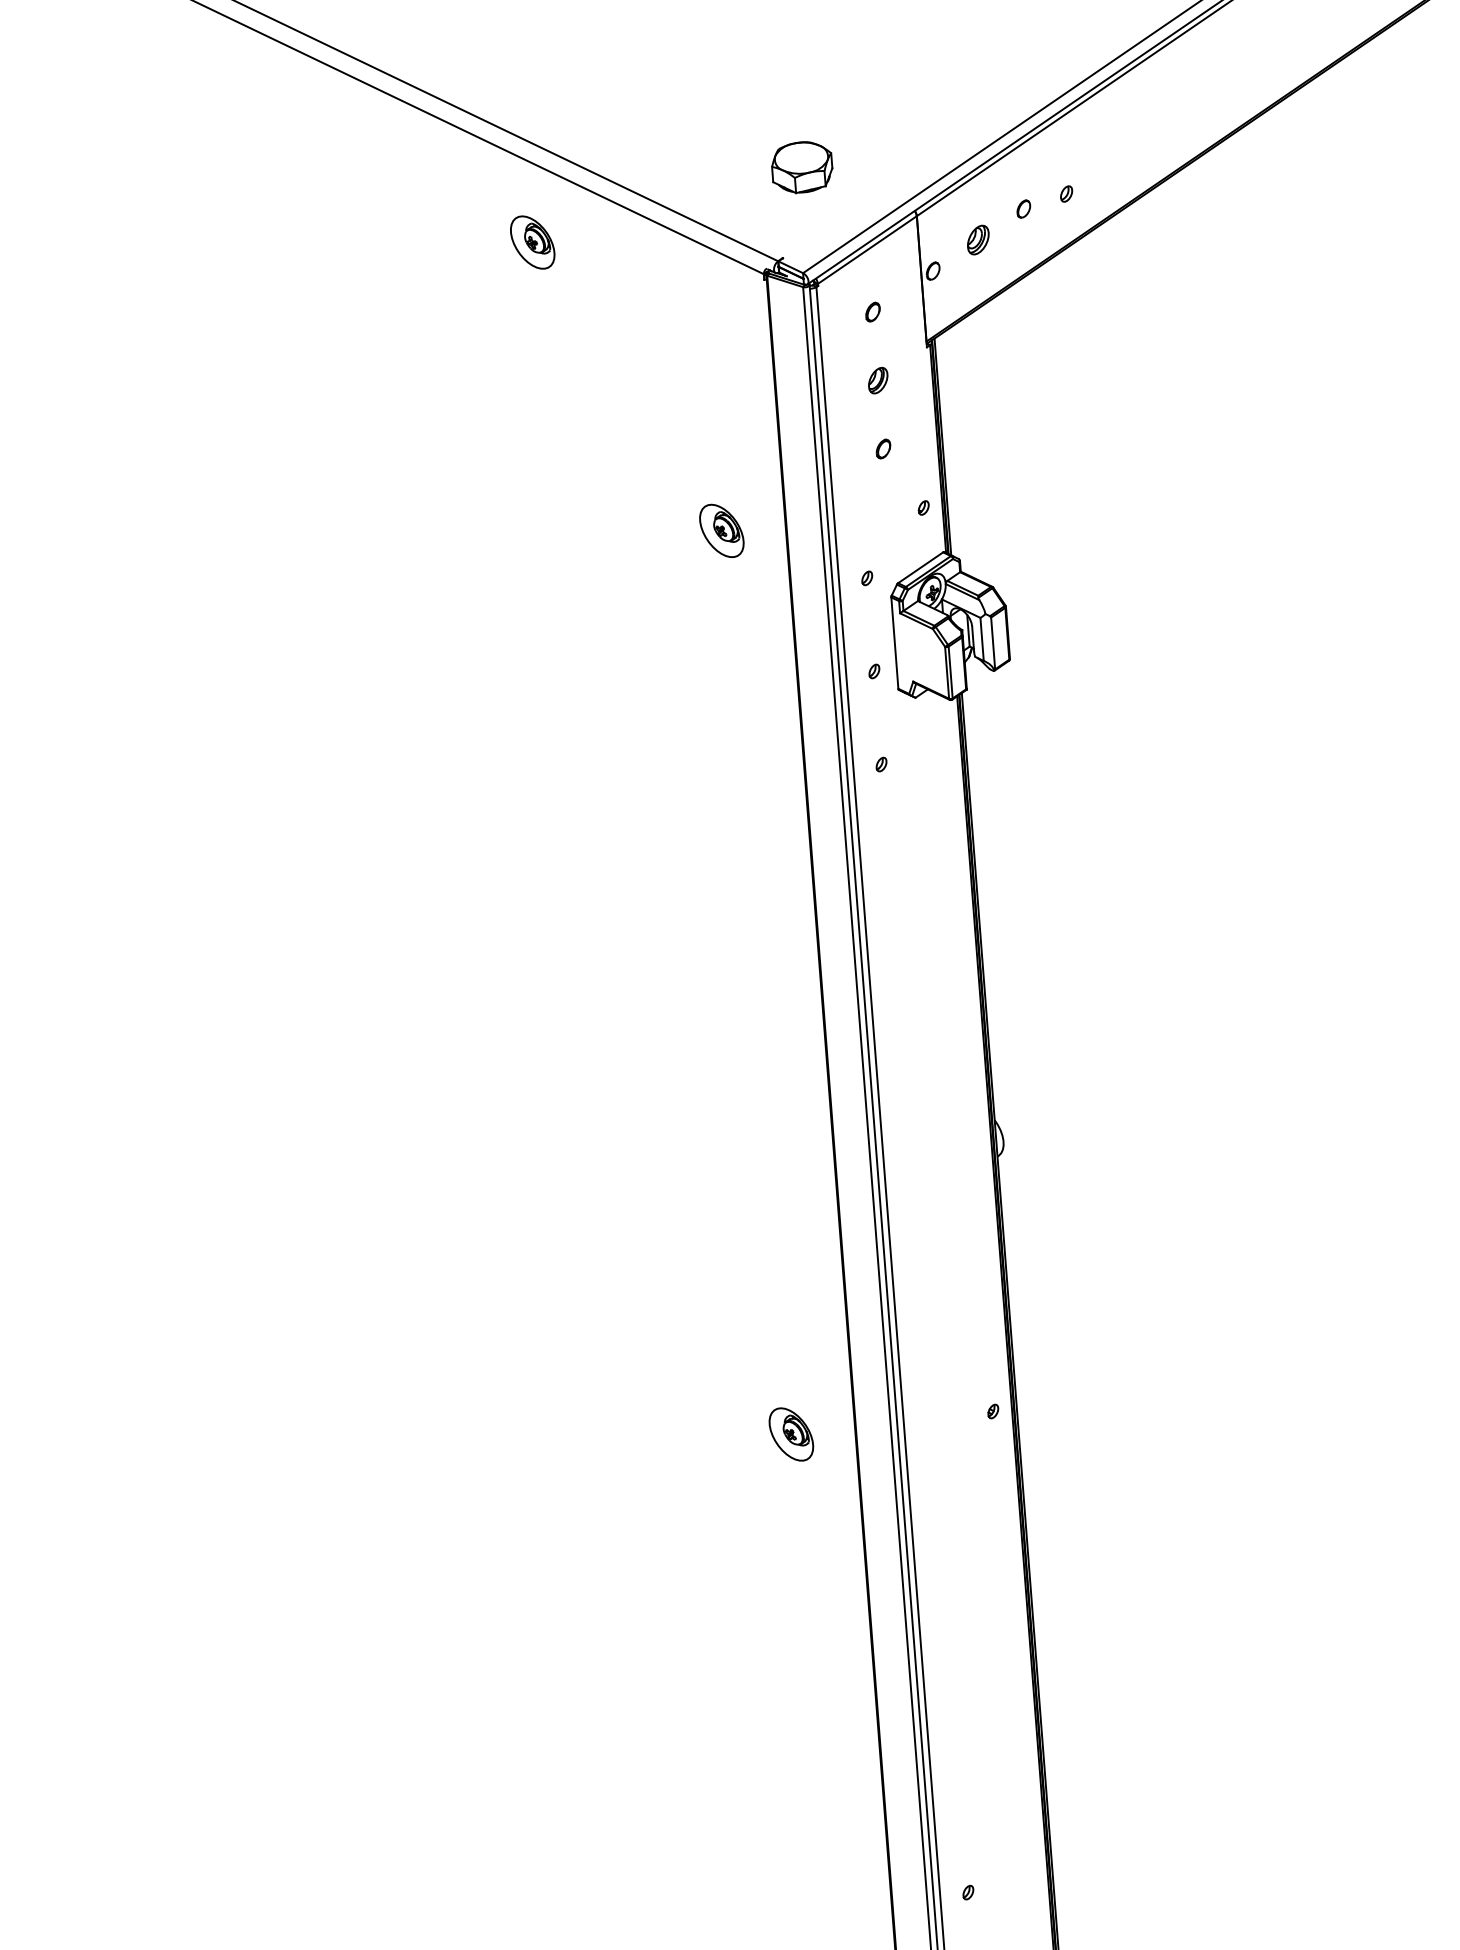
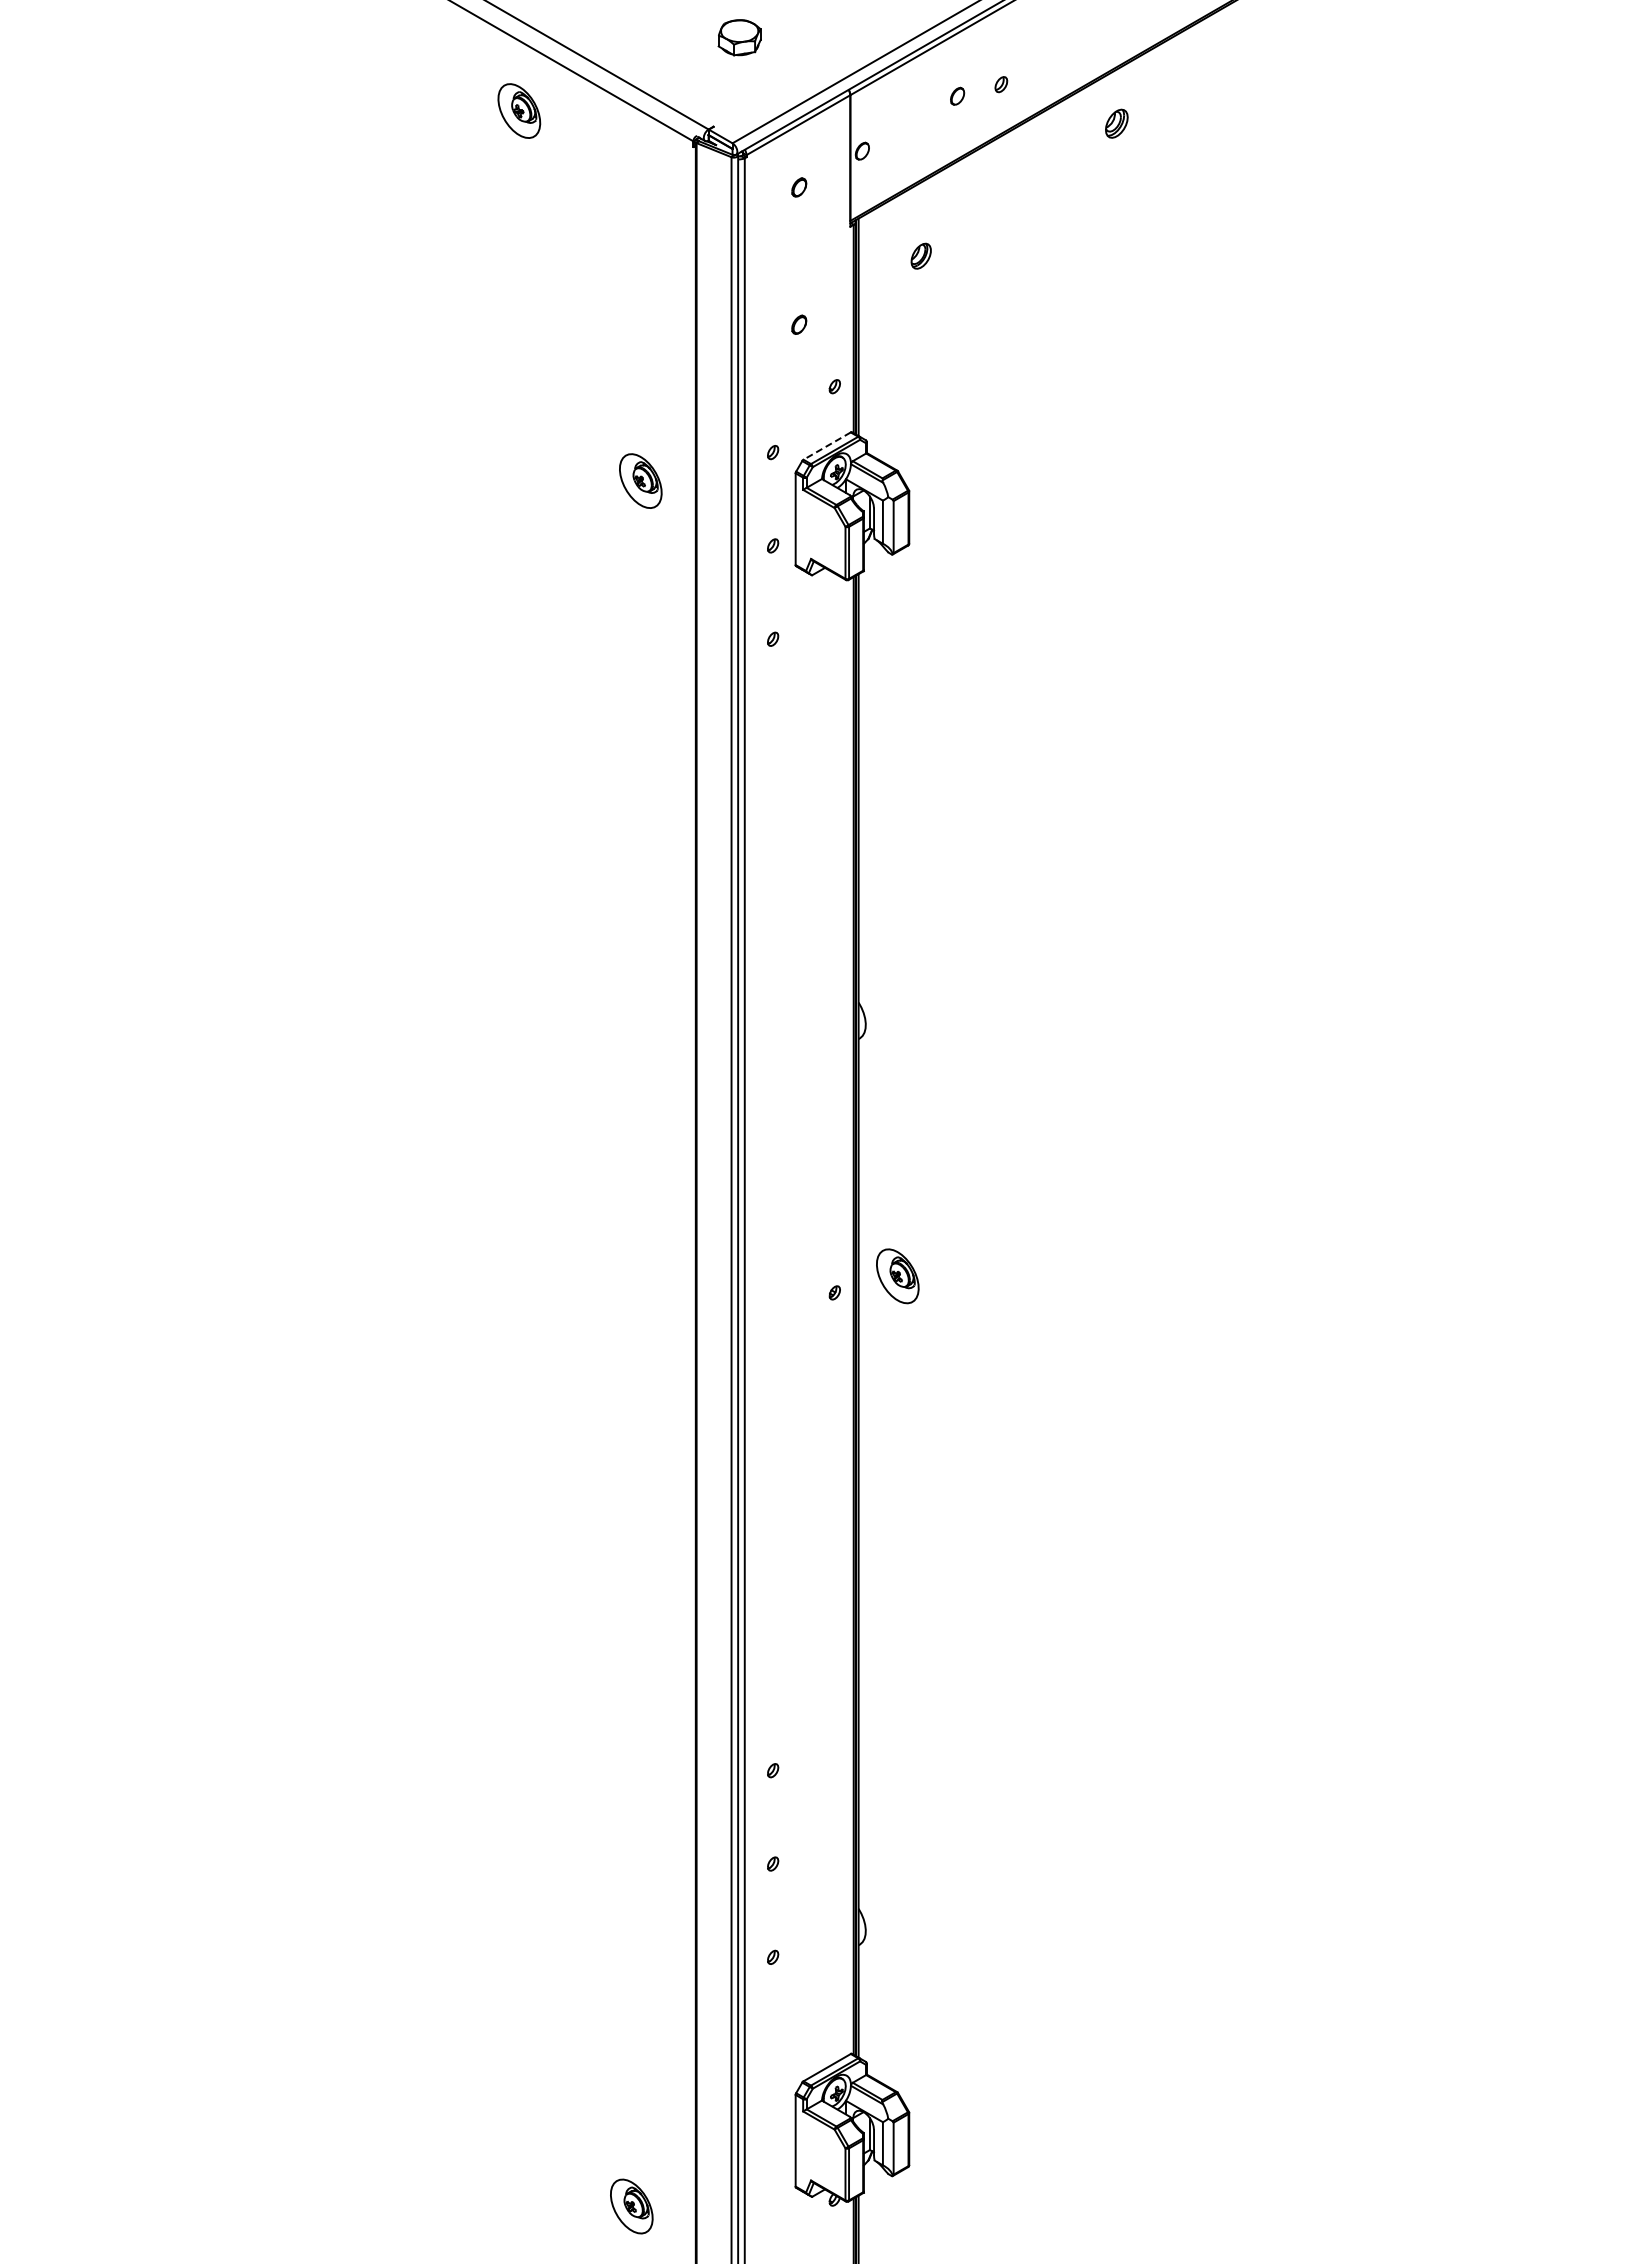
part: (801, 167) -> (739, 37), size x0.7
part: (977, 239) -> (1116, 123), moved
part: (532, 242) -> (519, 110), moved
part: (877, 379) -> (920, 255), moved
part: (721, 530) -> (640, 480), moved
line: (920, 568) -> (826, 446), solid -> dashed
part: (791, 1434) -> (897, 1276), moved

